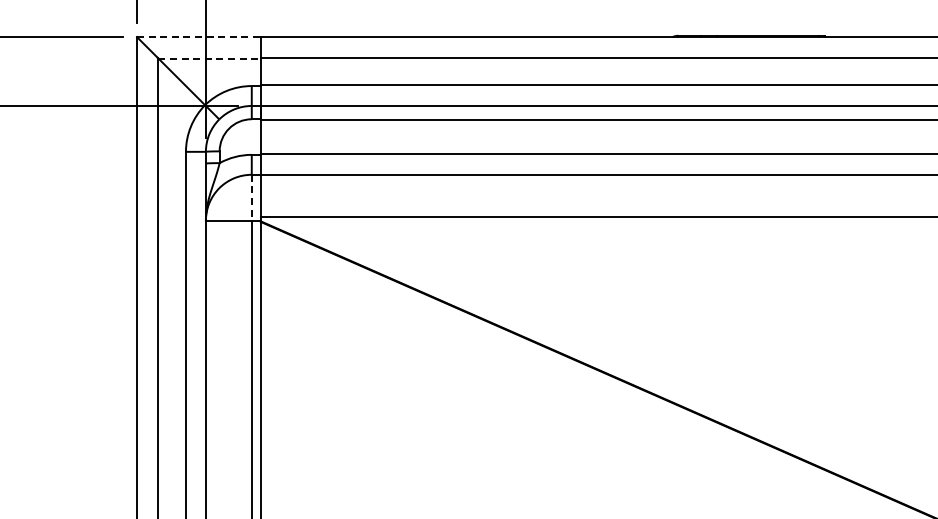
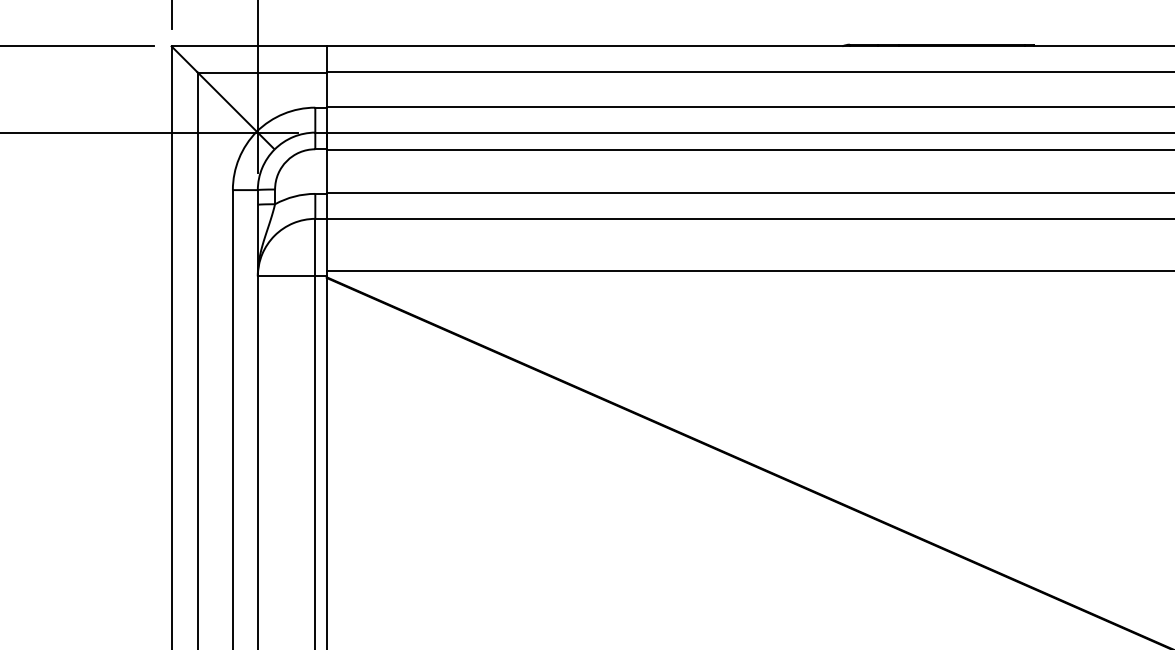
line: (199, 37) -> (249, 46), dashed -> solid
line: (210, 58) -> (263, 73), dashed -> solid
line: (251, 197) -> (314, 247), dashed -> solid

